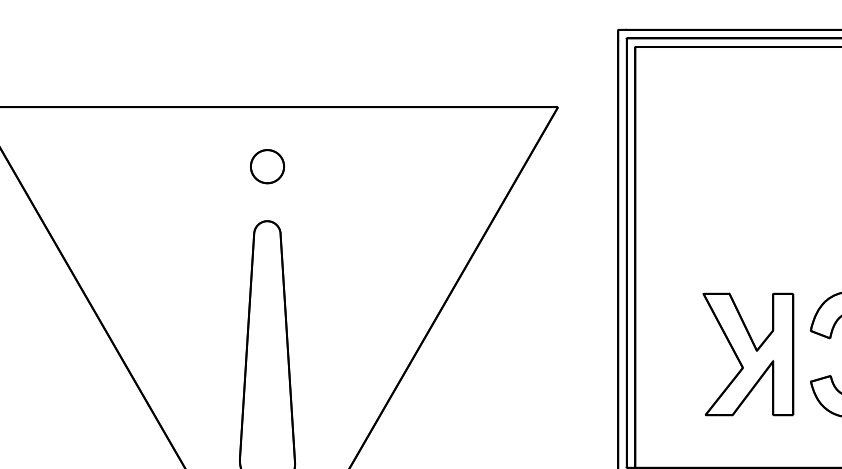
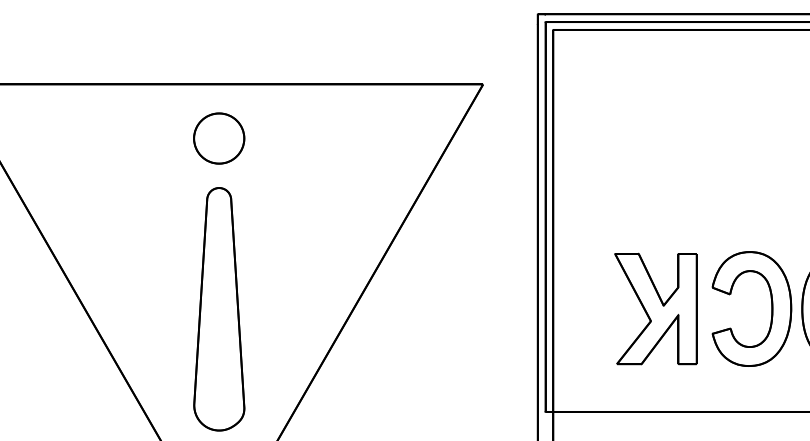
part: (267, 166) -> (219, 138), size x1.67

